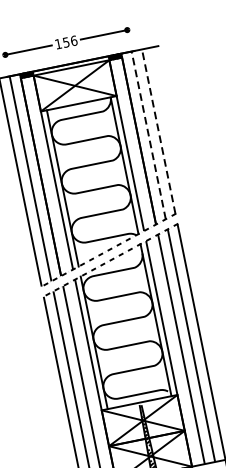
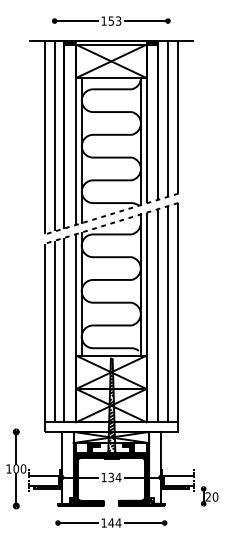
text: (73, 40) -> (118, 20), 156 -> 153
line: (158, 130) -> (177, 116), dashed -> solid
line: (149, 134) -> (168, 118), dashed -> solid

